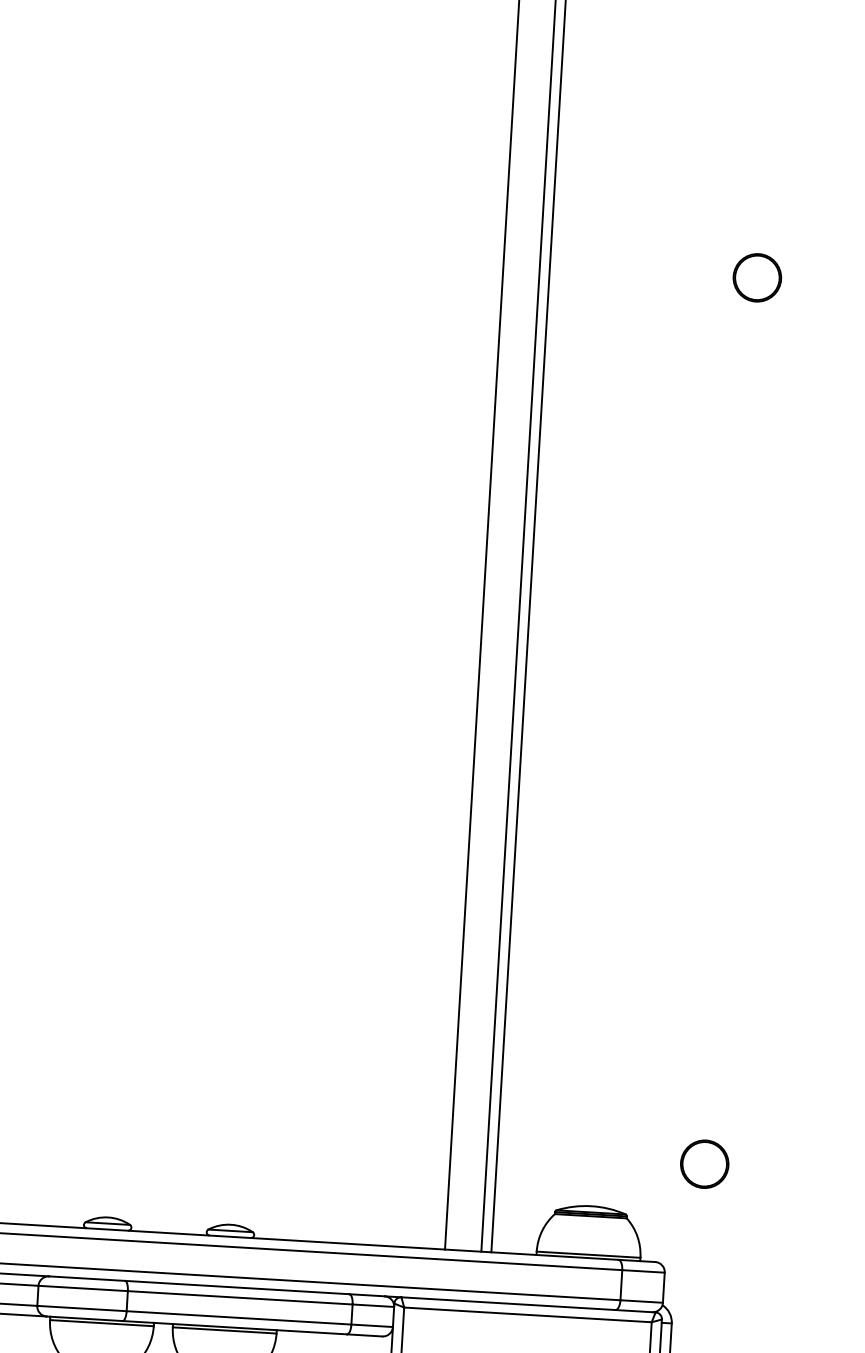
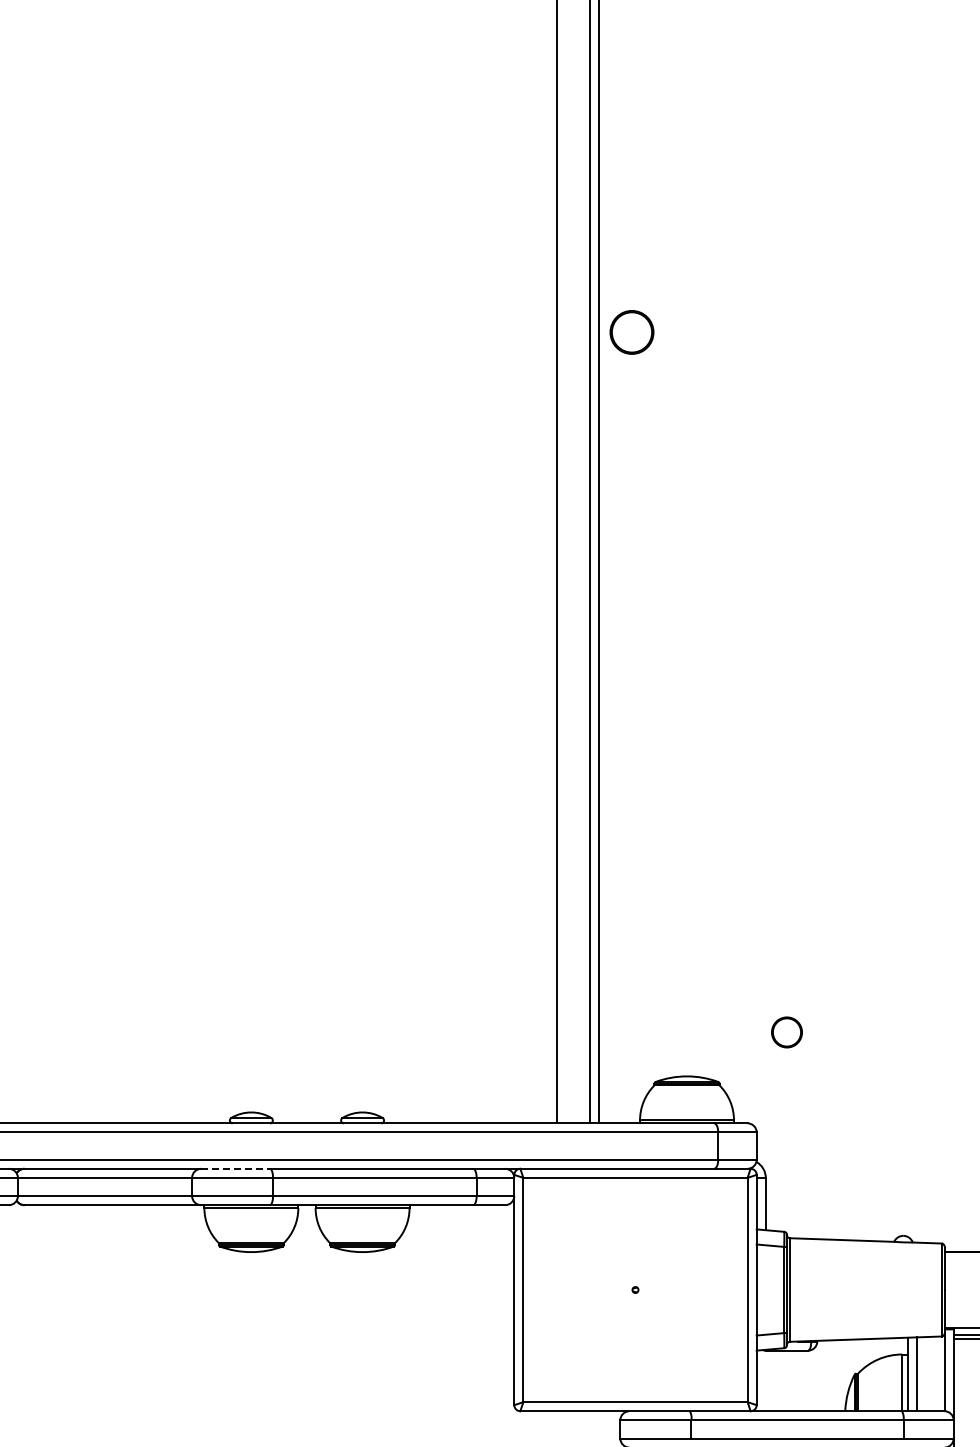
circle: (756, 277) -> (631, 332), moved
circle: (704, 1164) -> (786, 1032), size x0.7
line: (88, 1278) -> (236, 1168), solid -> dashed

